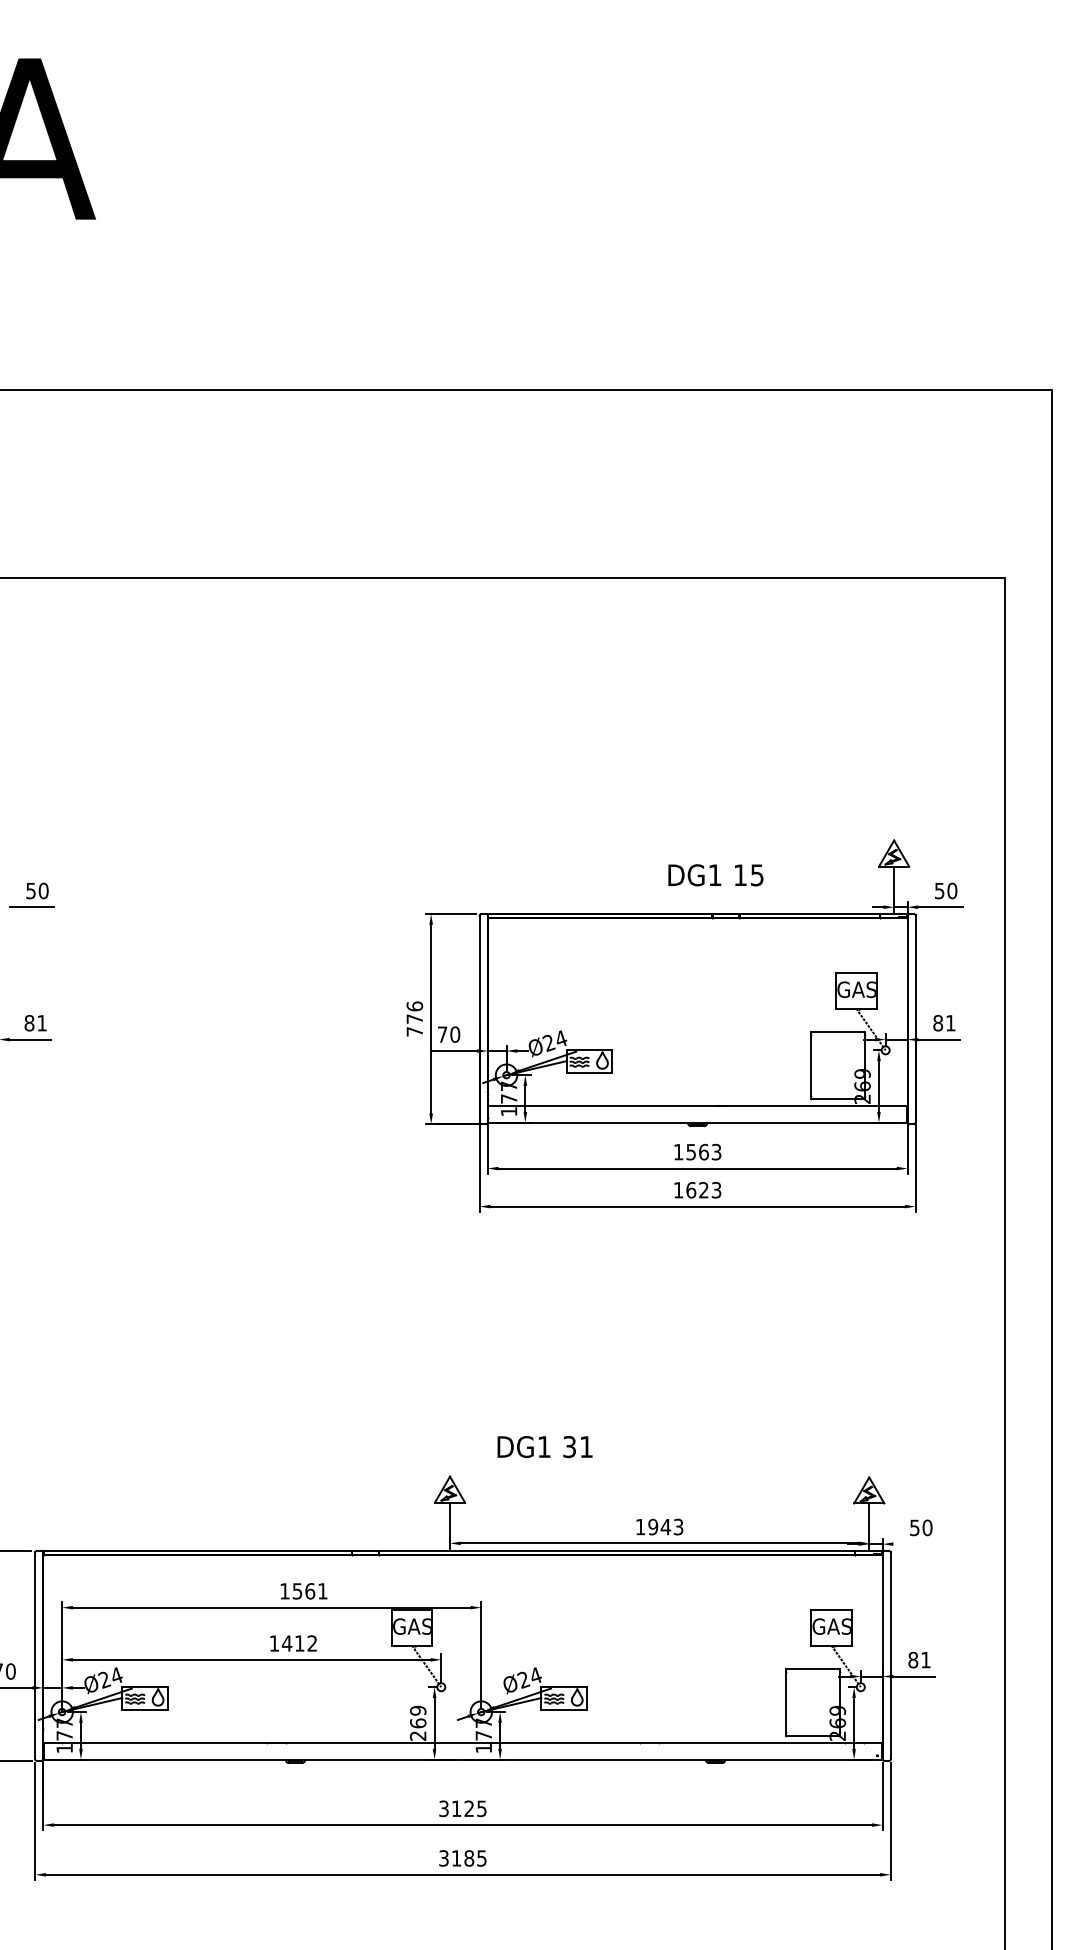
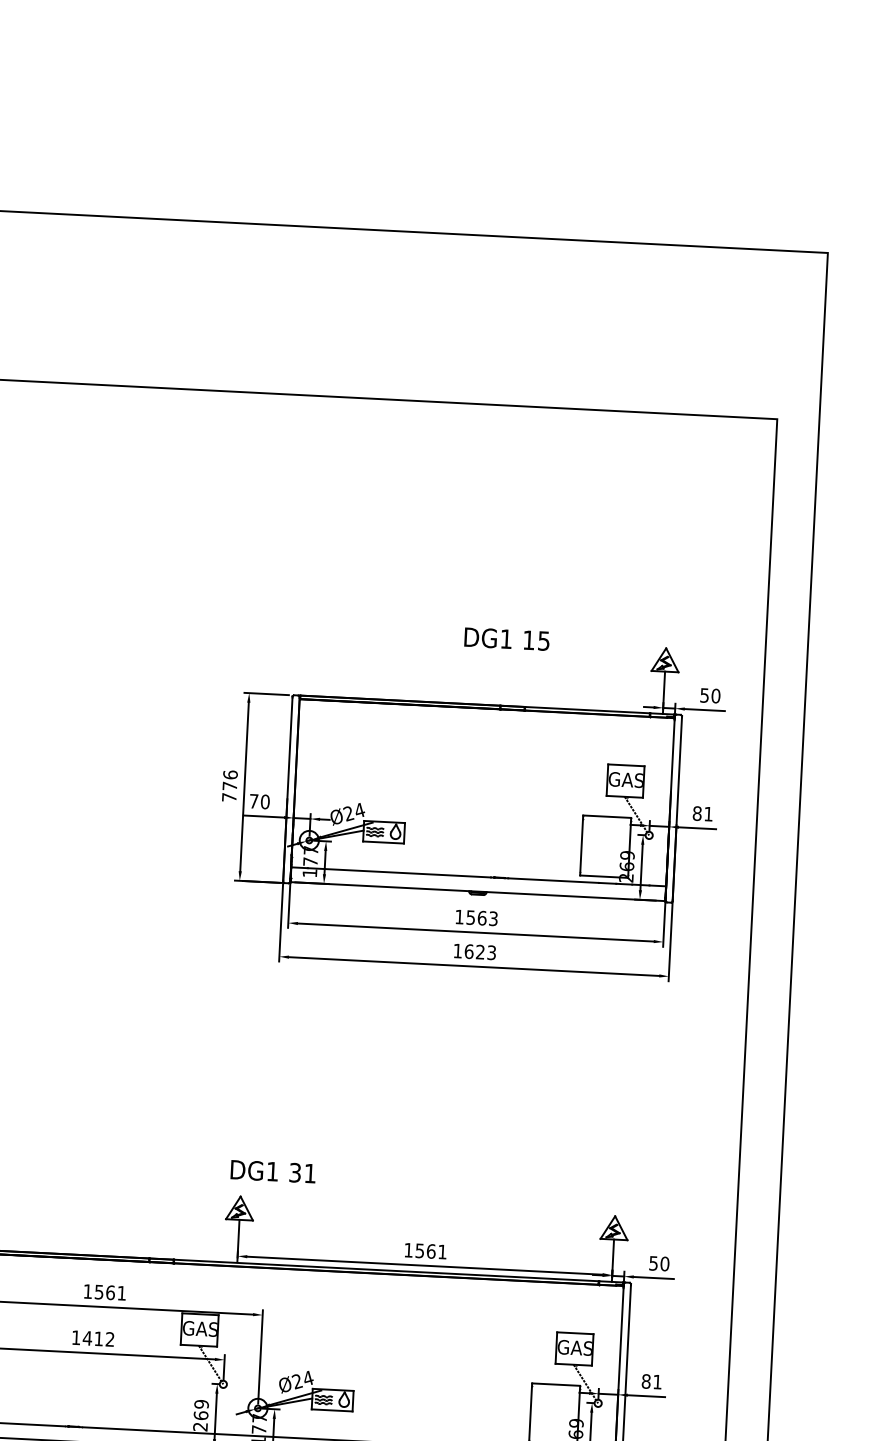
text: (715, 875) -> (506, 639), moved
text: (544, 1447) -> (272, 1172), moved
text: (665, 1526) -> (430, 1250), 1943 -> 1561
line: (915, 1544) -> (653, 1278), added

